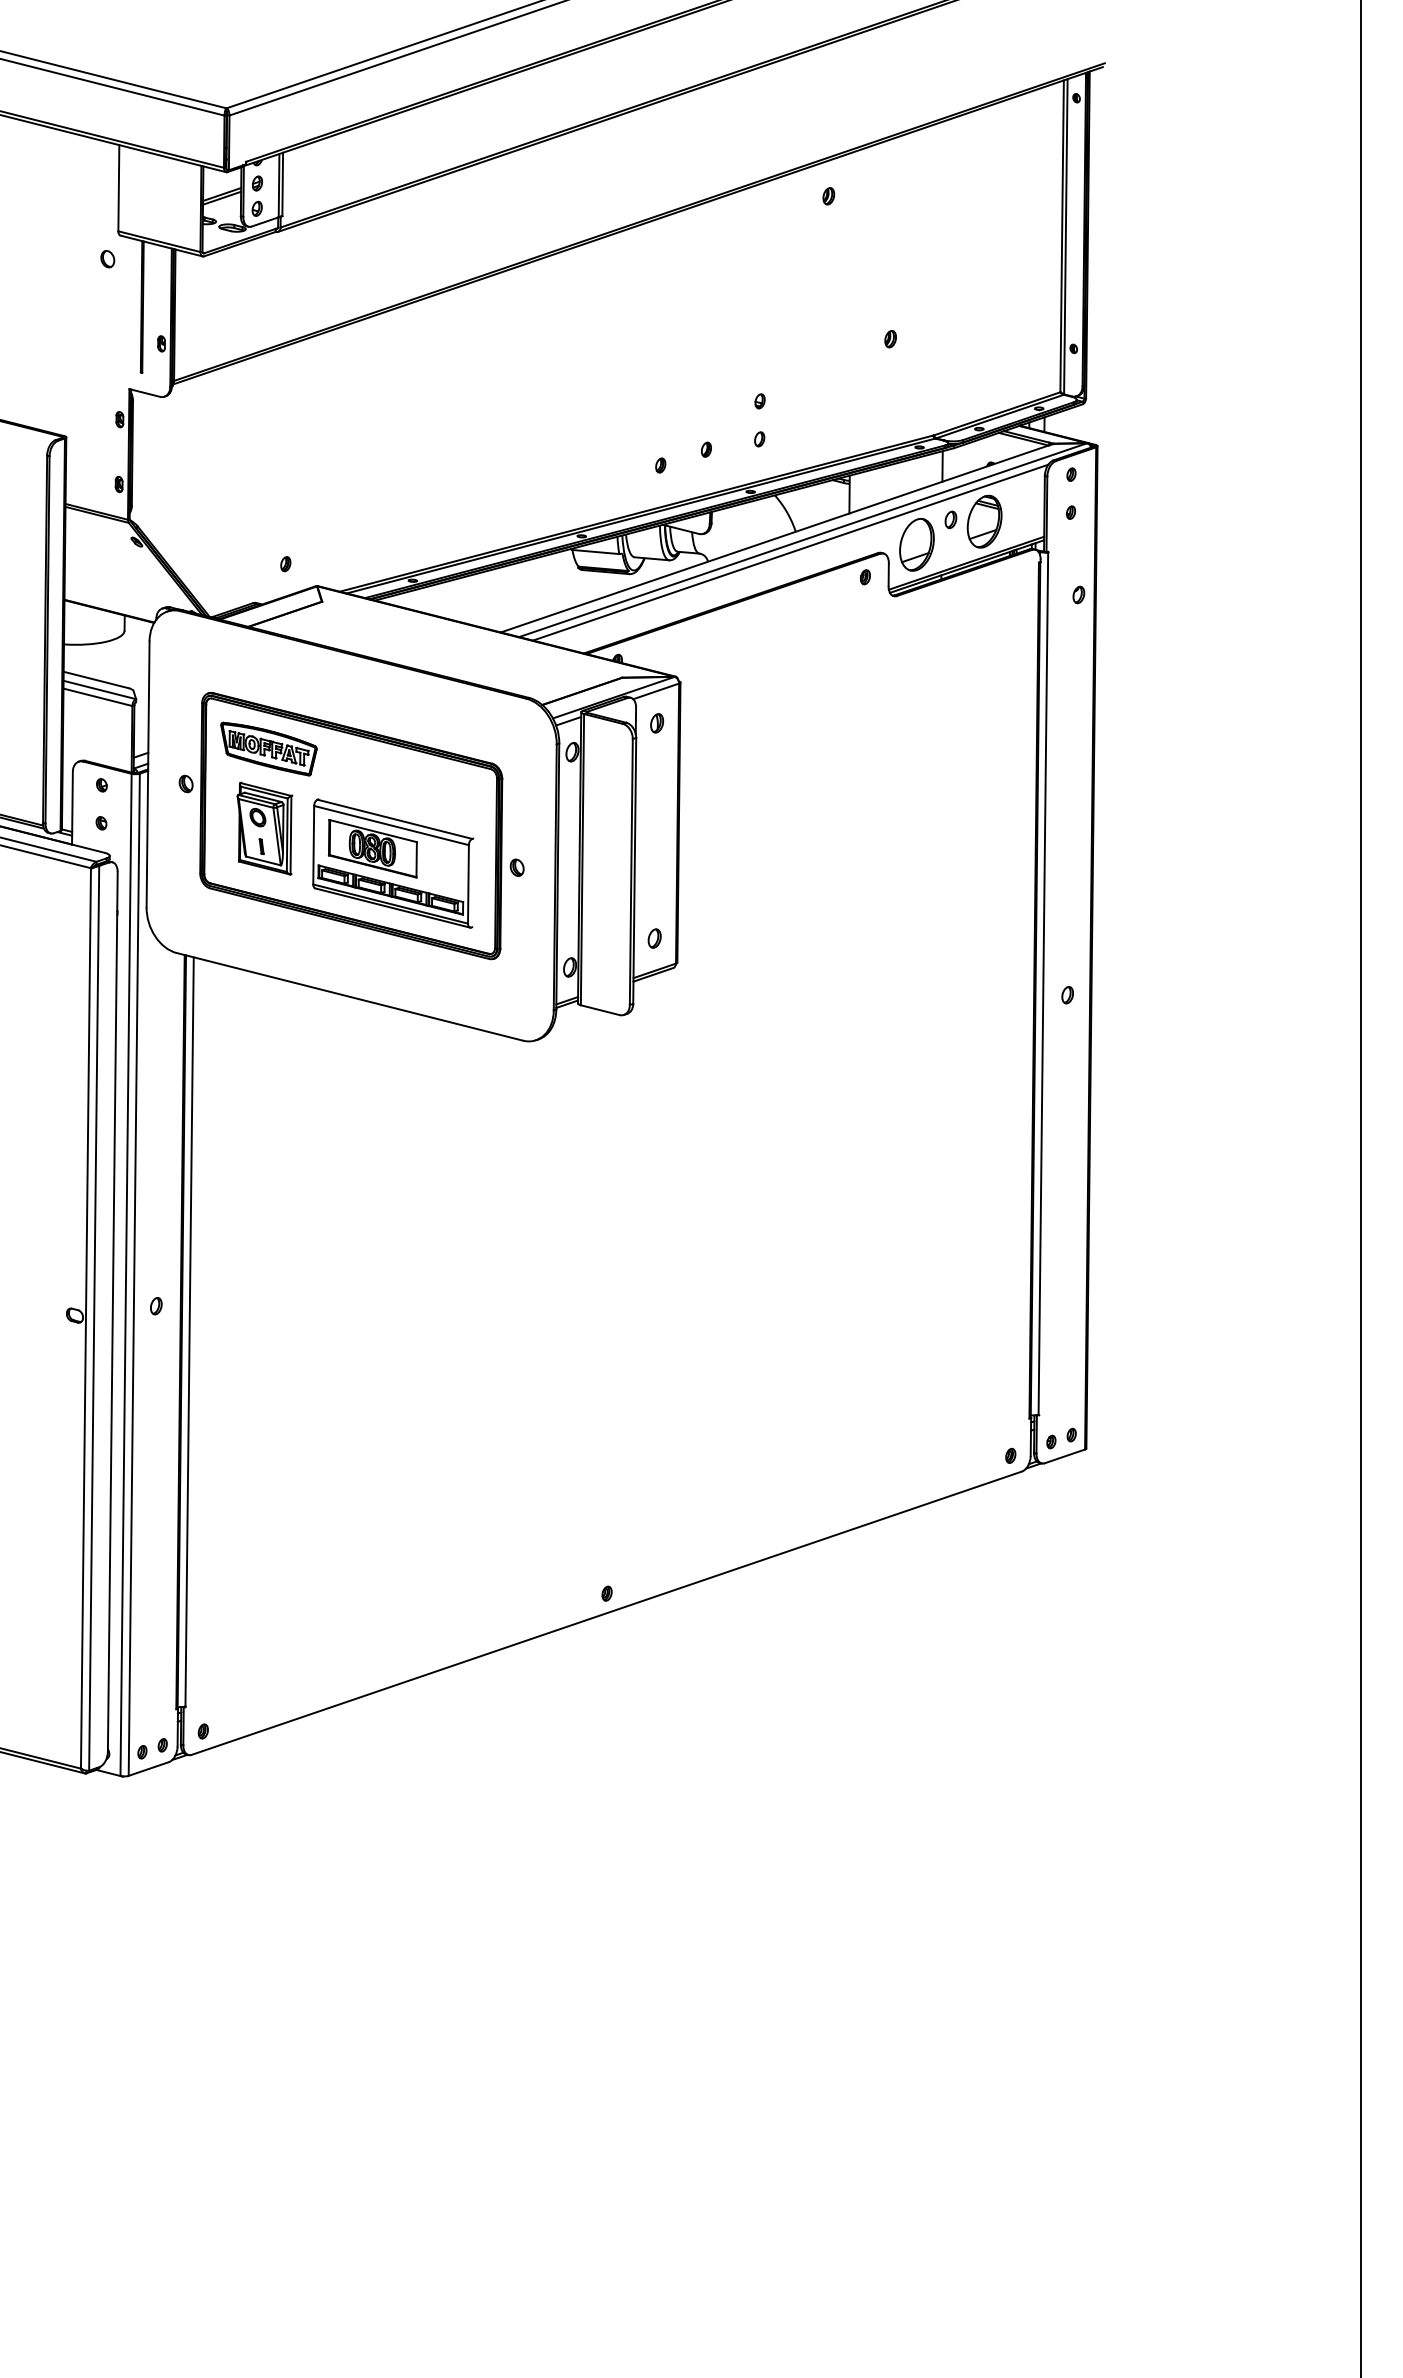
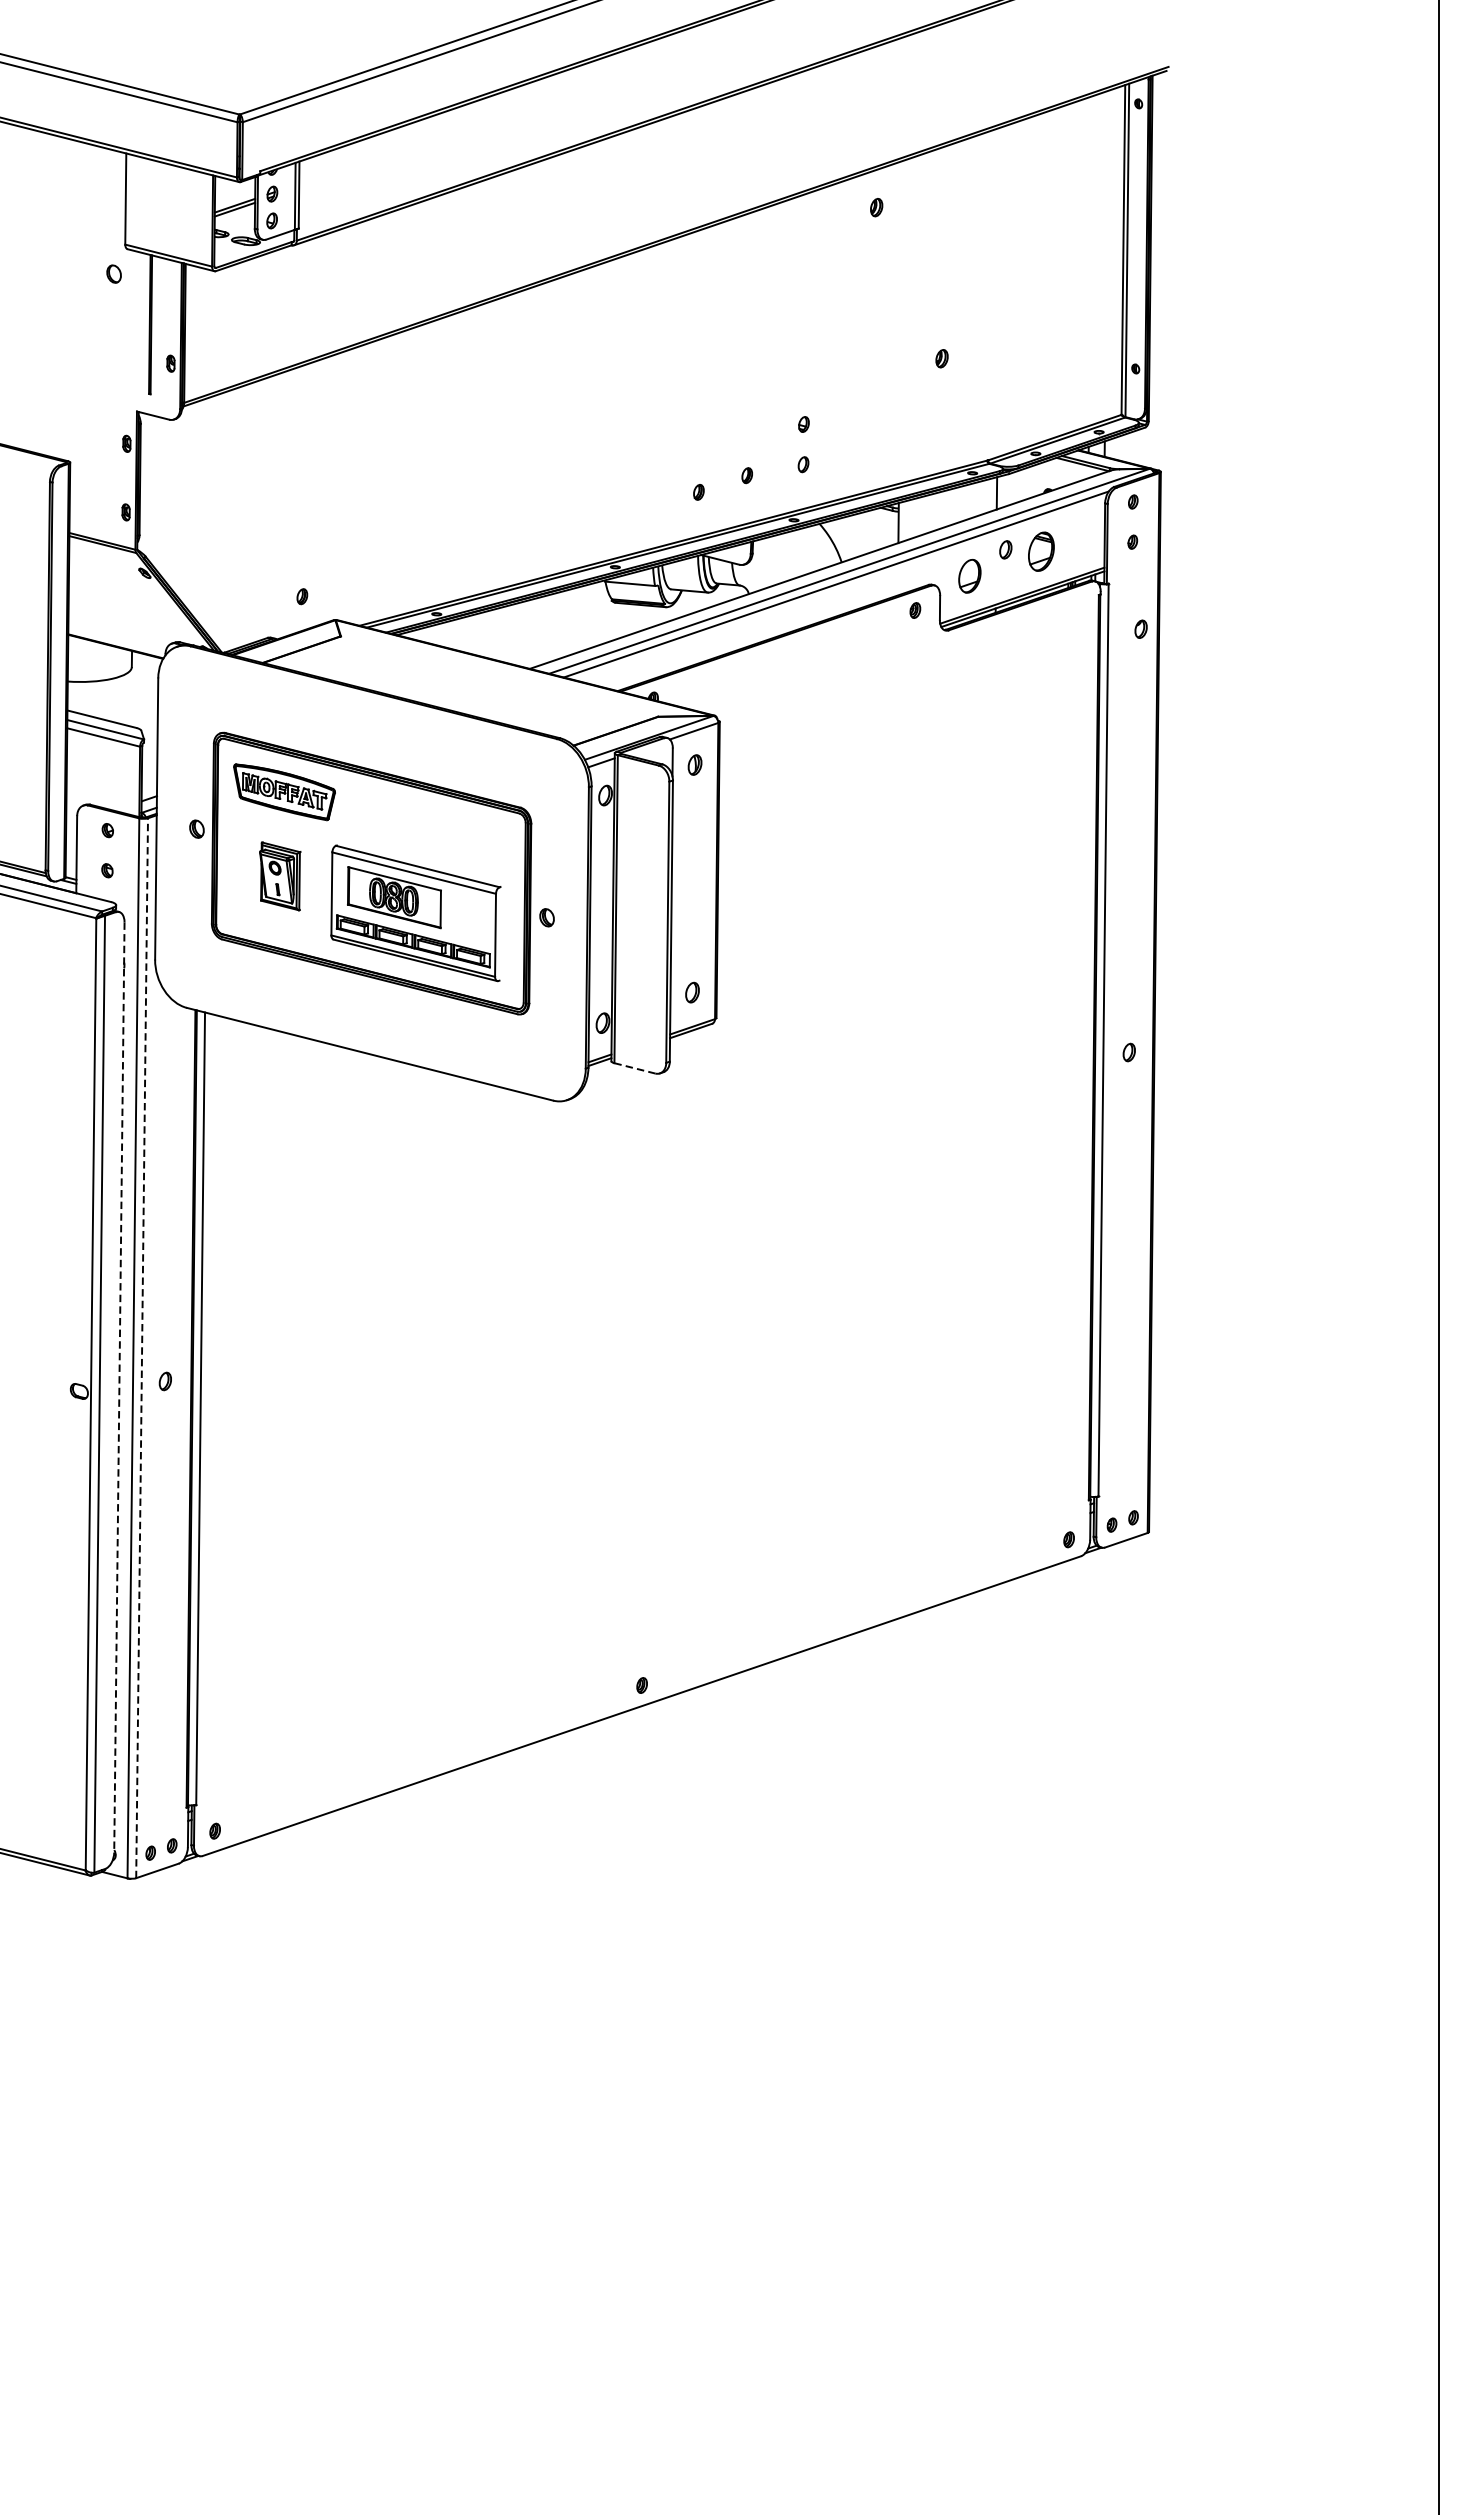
part: (984, 521) -> (1041, 551), size x0.7
part: (916, 544) -> (969, 575), size x0.6
part: (264, 828) -> (279, 876), size x0.7
line: (600, 1010) -> (635, 1068), solid -> dashed
line: (134, 1274) -> (142, 1347), solid -> dashed
line: (112, 1311) -> (119, 1387), solid -> dashed

